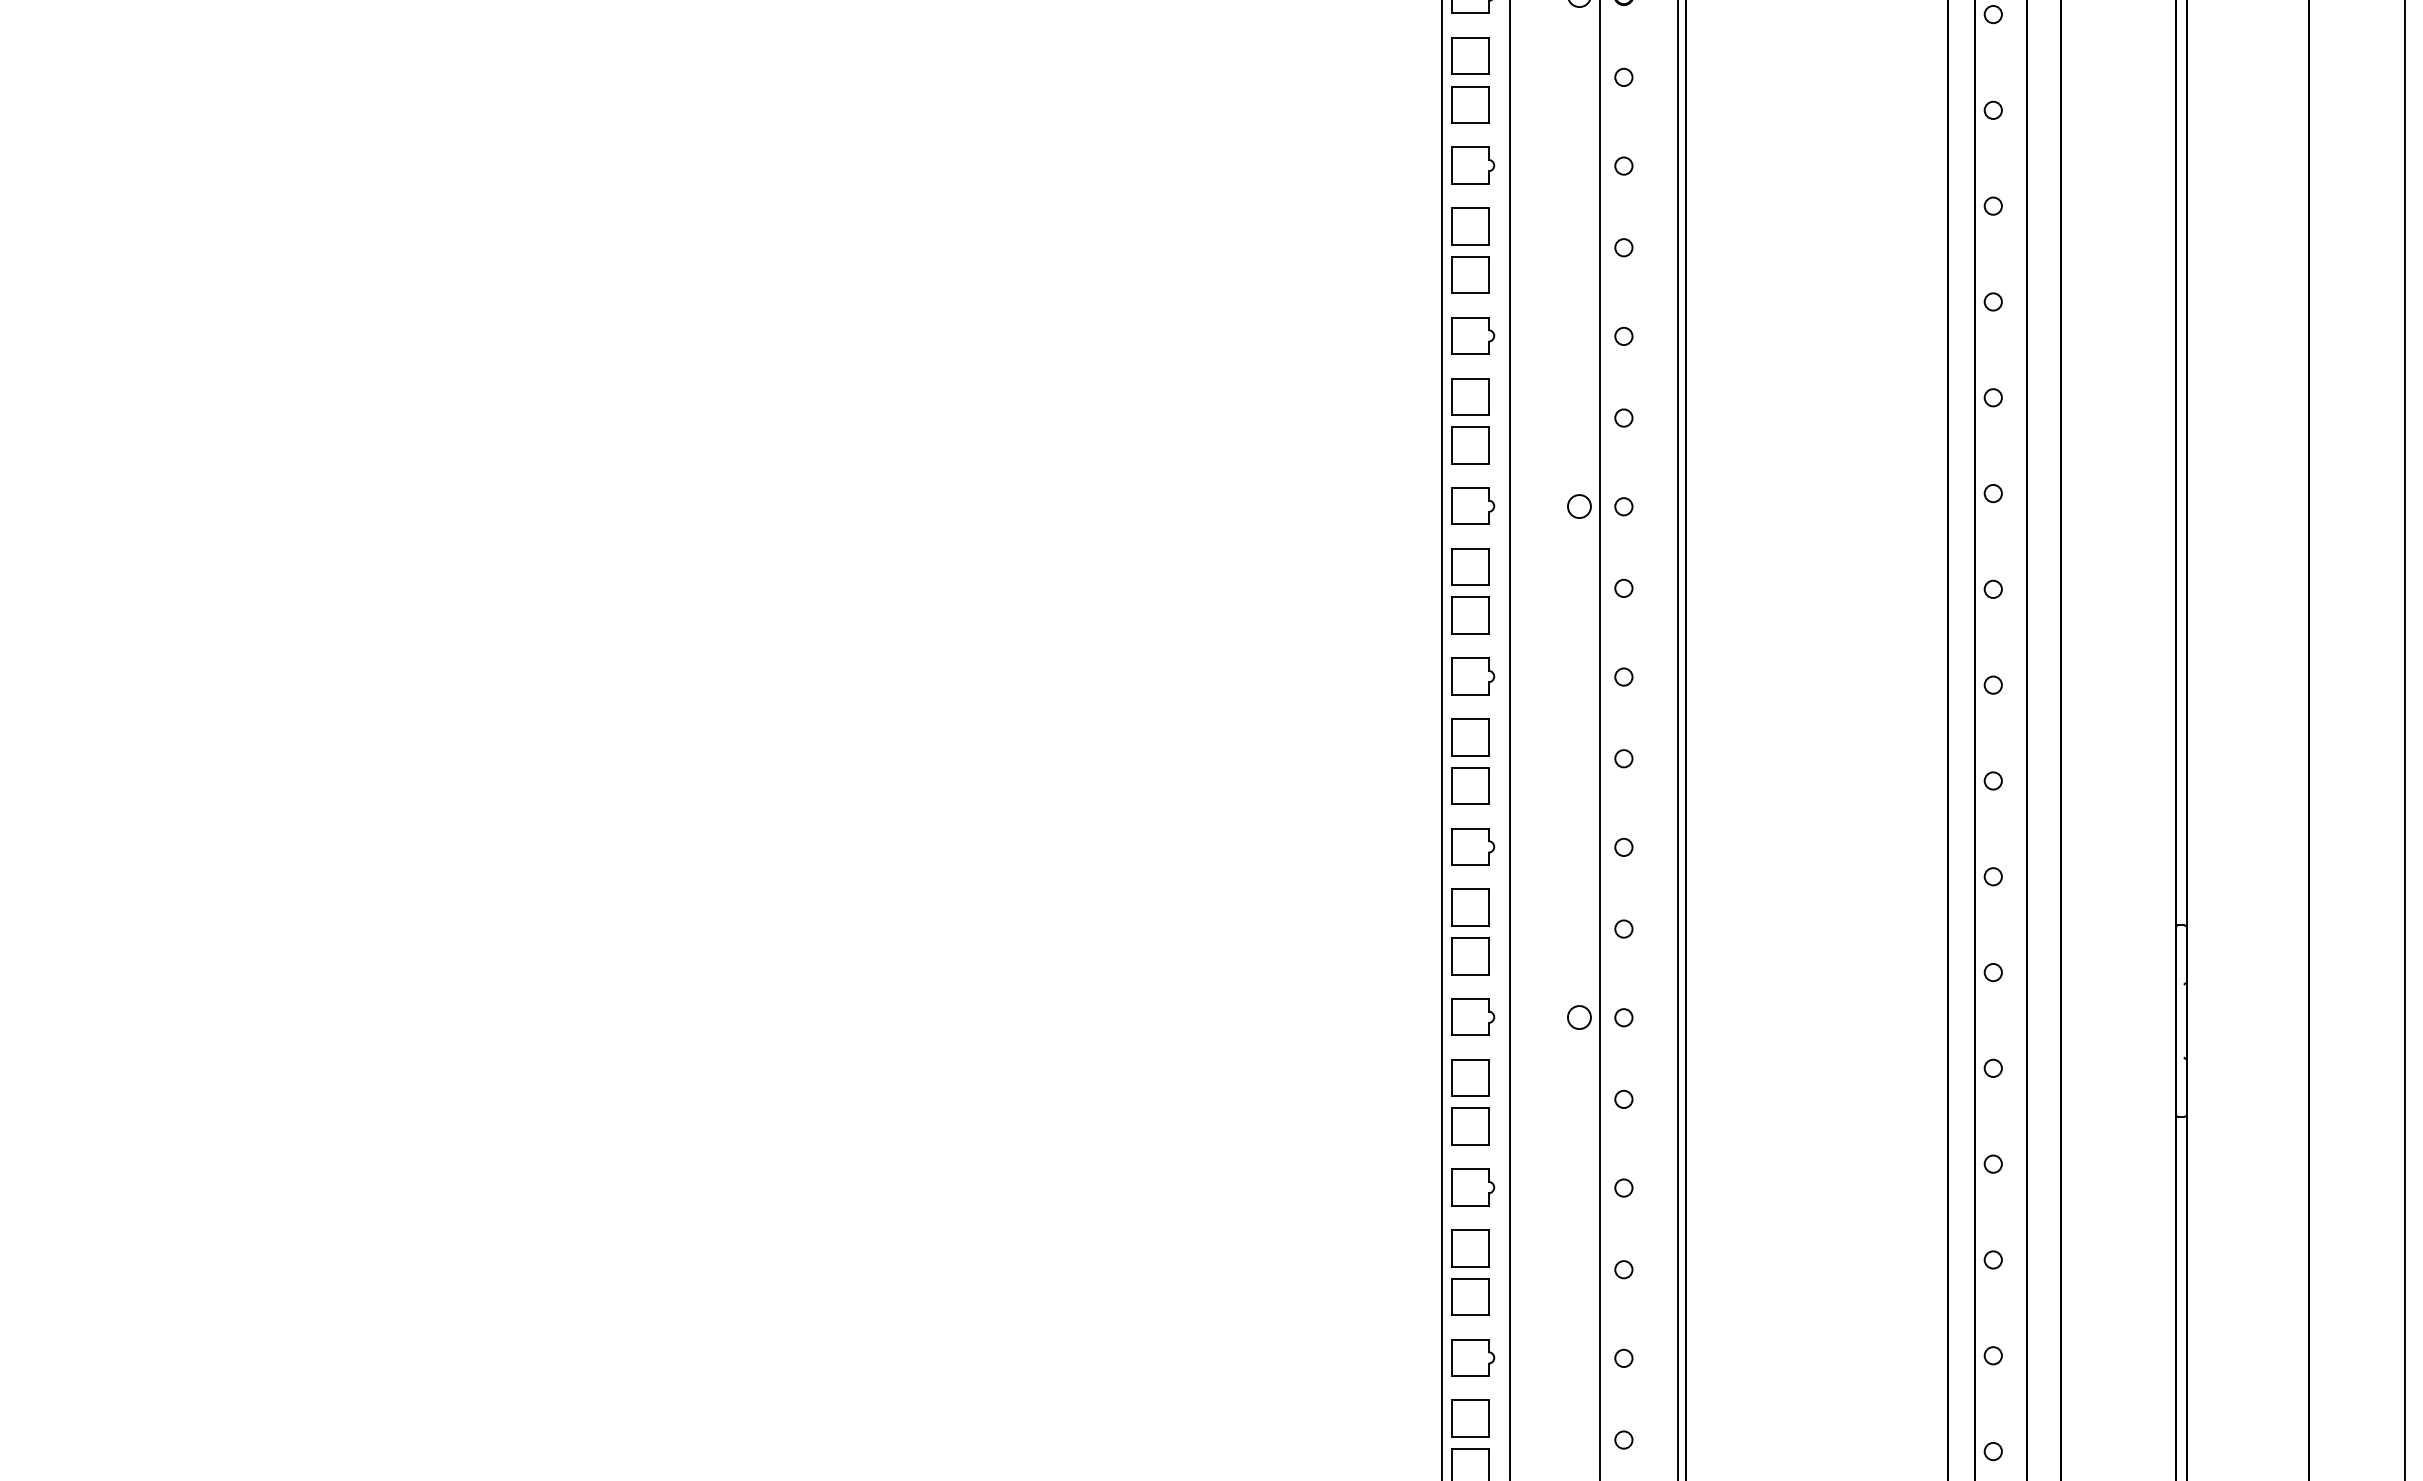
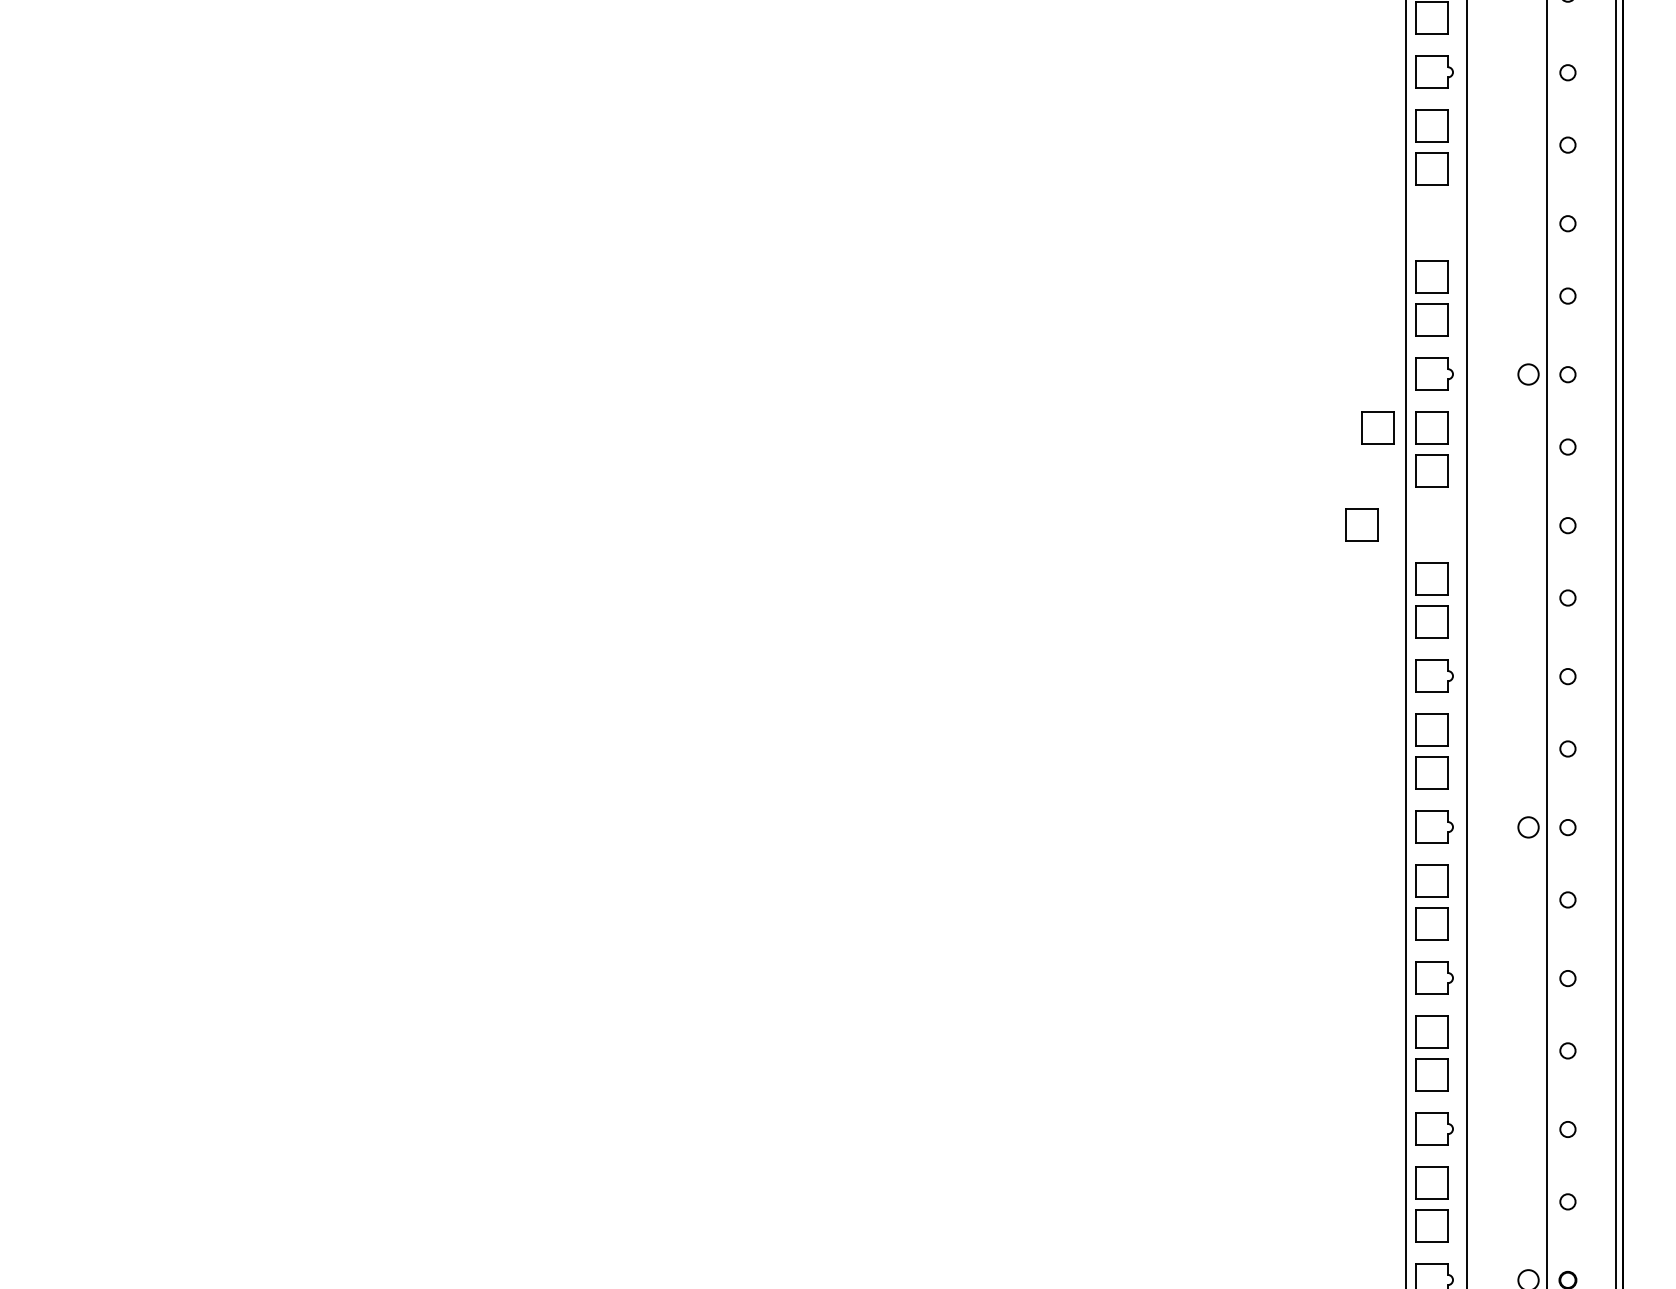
part: (1473, 335) -> (1434, 222), removed
part: (1409, 566) -> (1377, 427), added
part: (1391, 675) -> (1361, 524), added
part: (1473, 676) -> (1434, 525), removed

